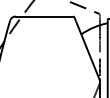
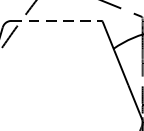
line: (44, 16) -> (56, 20), solid -> dashed

